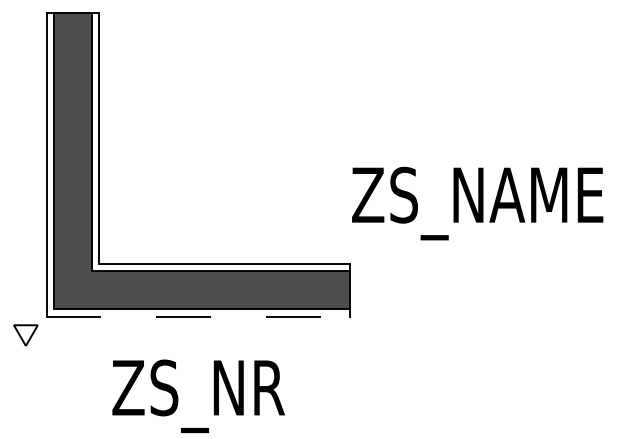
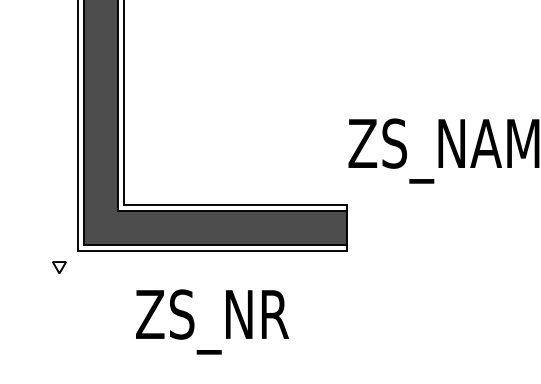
line: (198, 316) -> (212, 251), dashed -> solid
part: (26, 334) -> (59, 267), size x0.62

